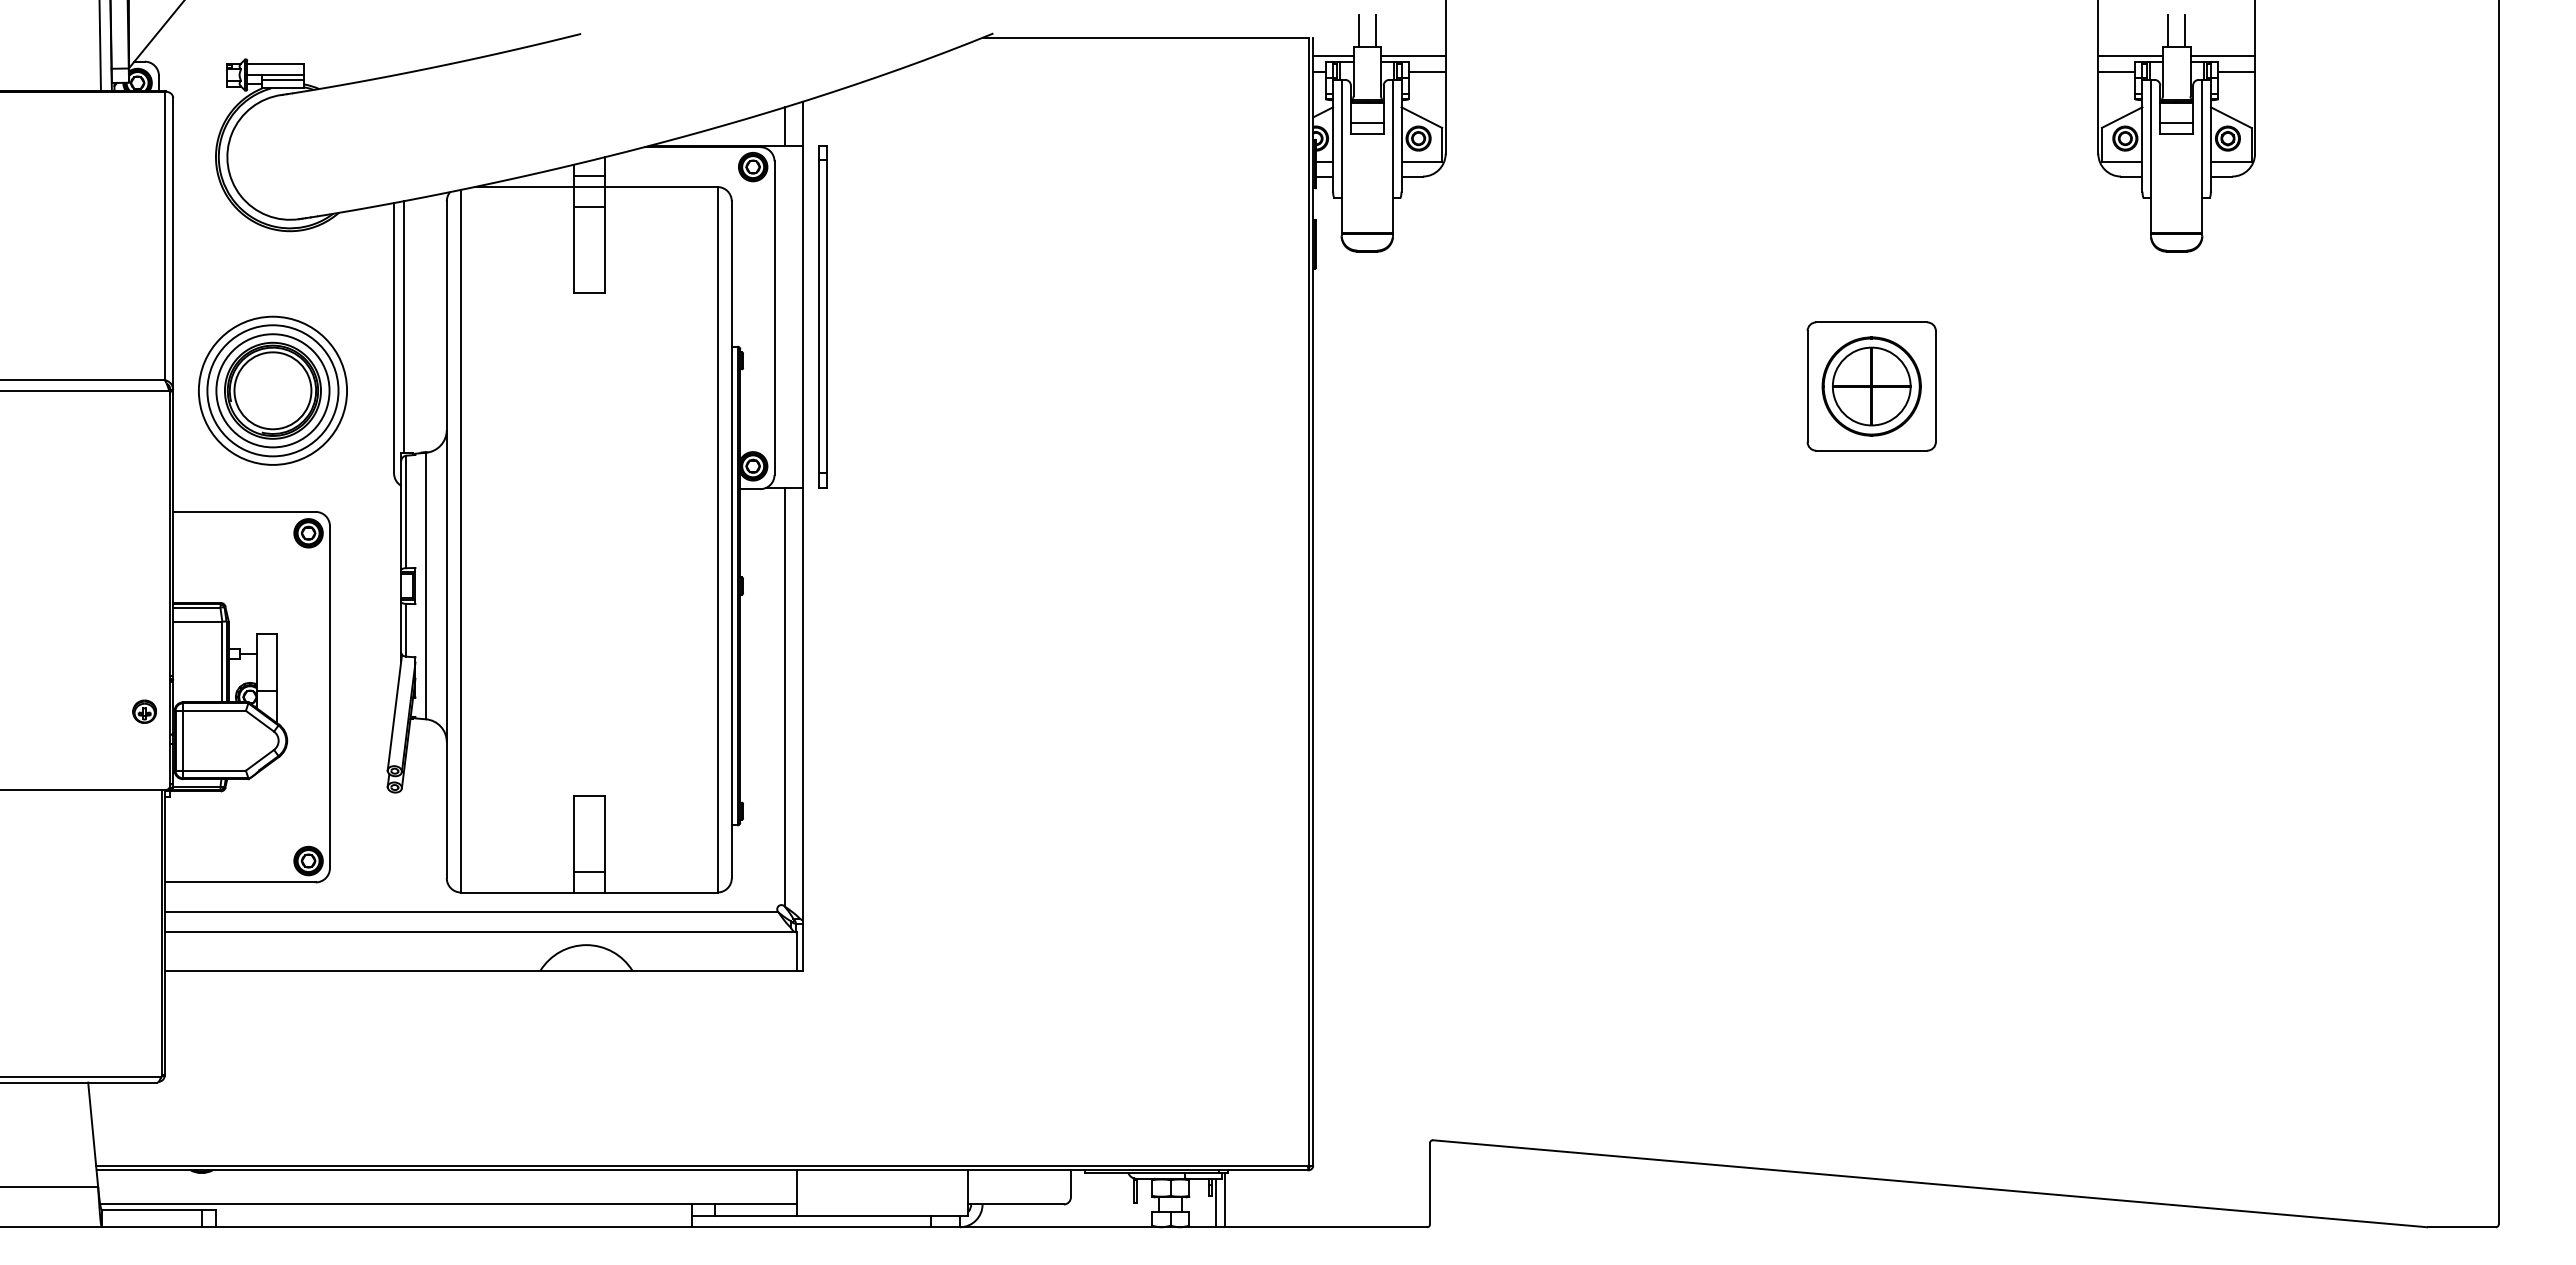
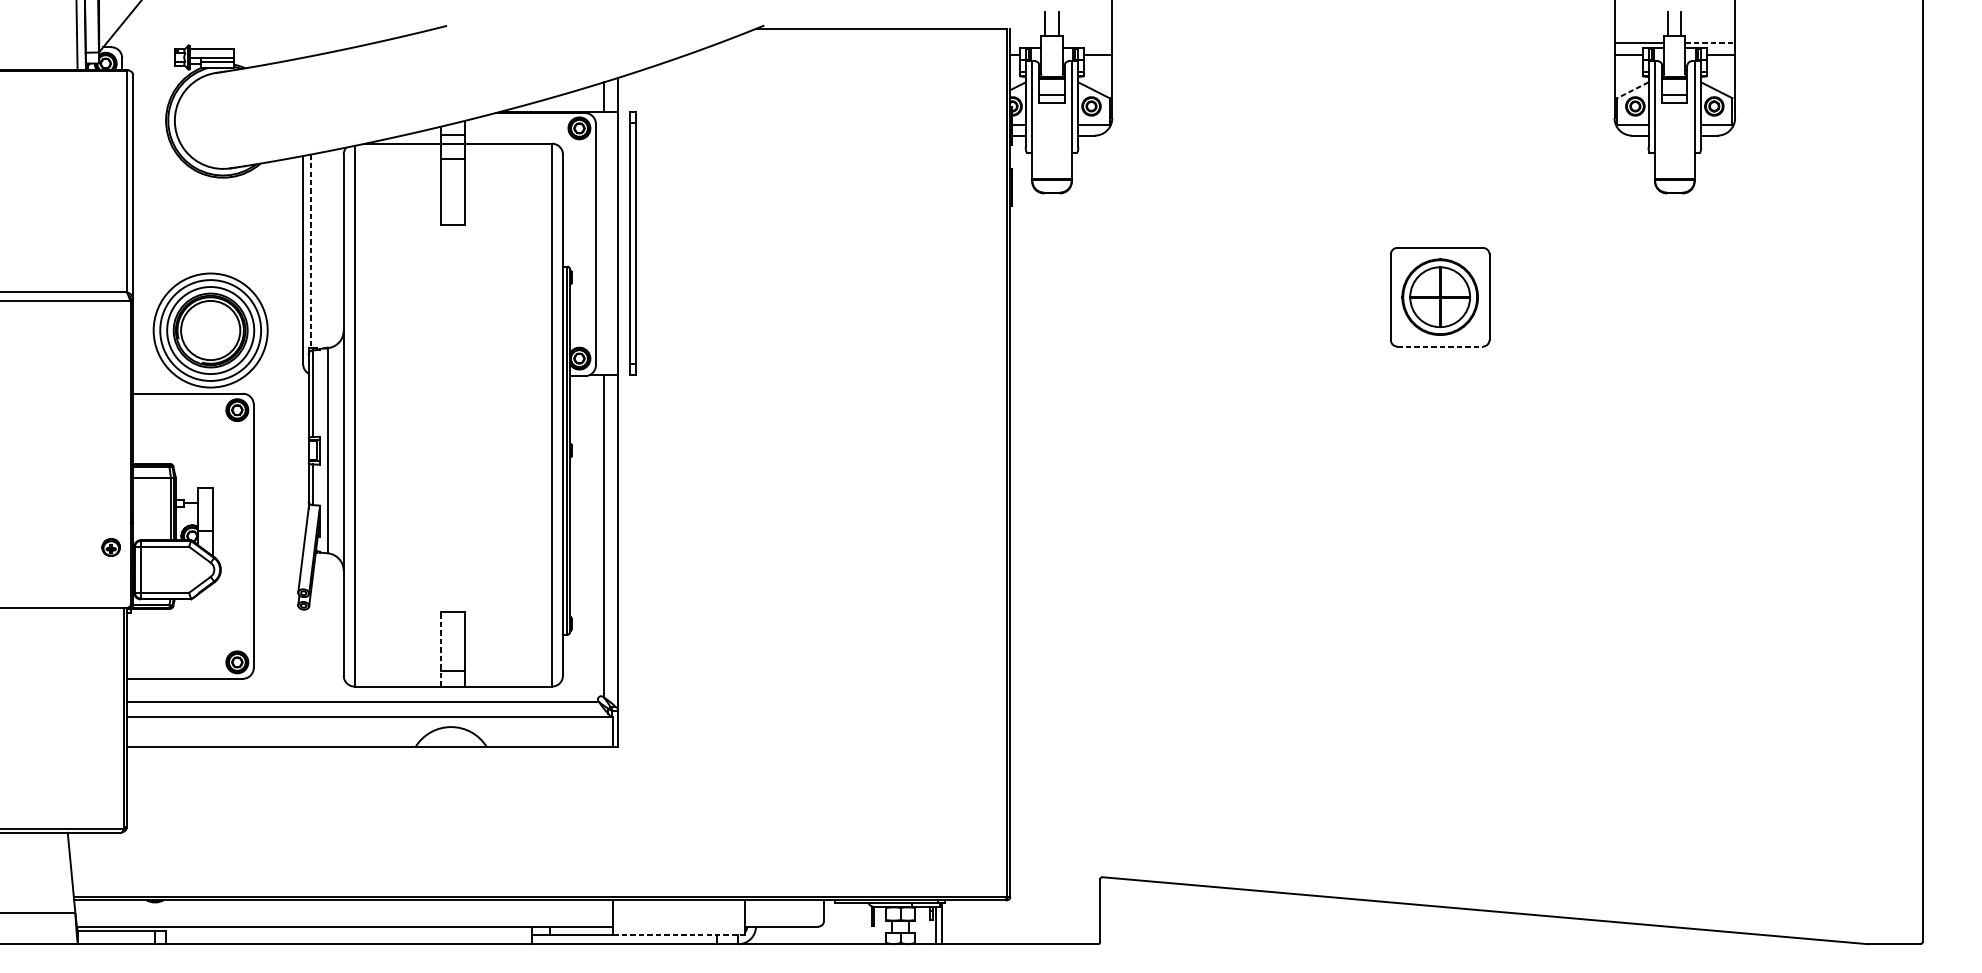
line: (1333, 55) -> (1026, 42), removed
line: (1413, 55) -> (1087, 42), removed
line: (2223, 55) -> (1710, 42), solid -> dashed
line: (2122, 117) -> (1633, 90), solid -> dashed
line: (404, 327) -> (311, 251), solid -> dashed
part: (272, 390) -> (210, 330), moved
line: (1871, 450) -> (1440, 346), solid -> dashed
line: (573, 843) -> (441, 648), solid -> dashed
line: (883, 1215) -> (679, 935), solid -> dashed

